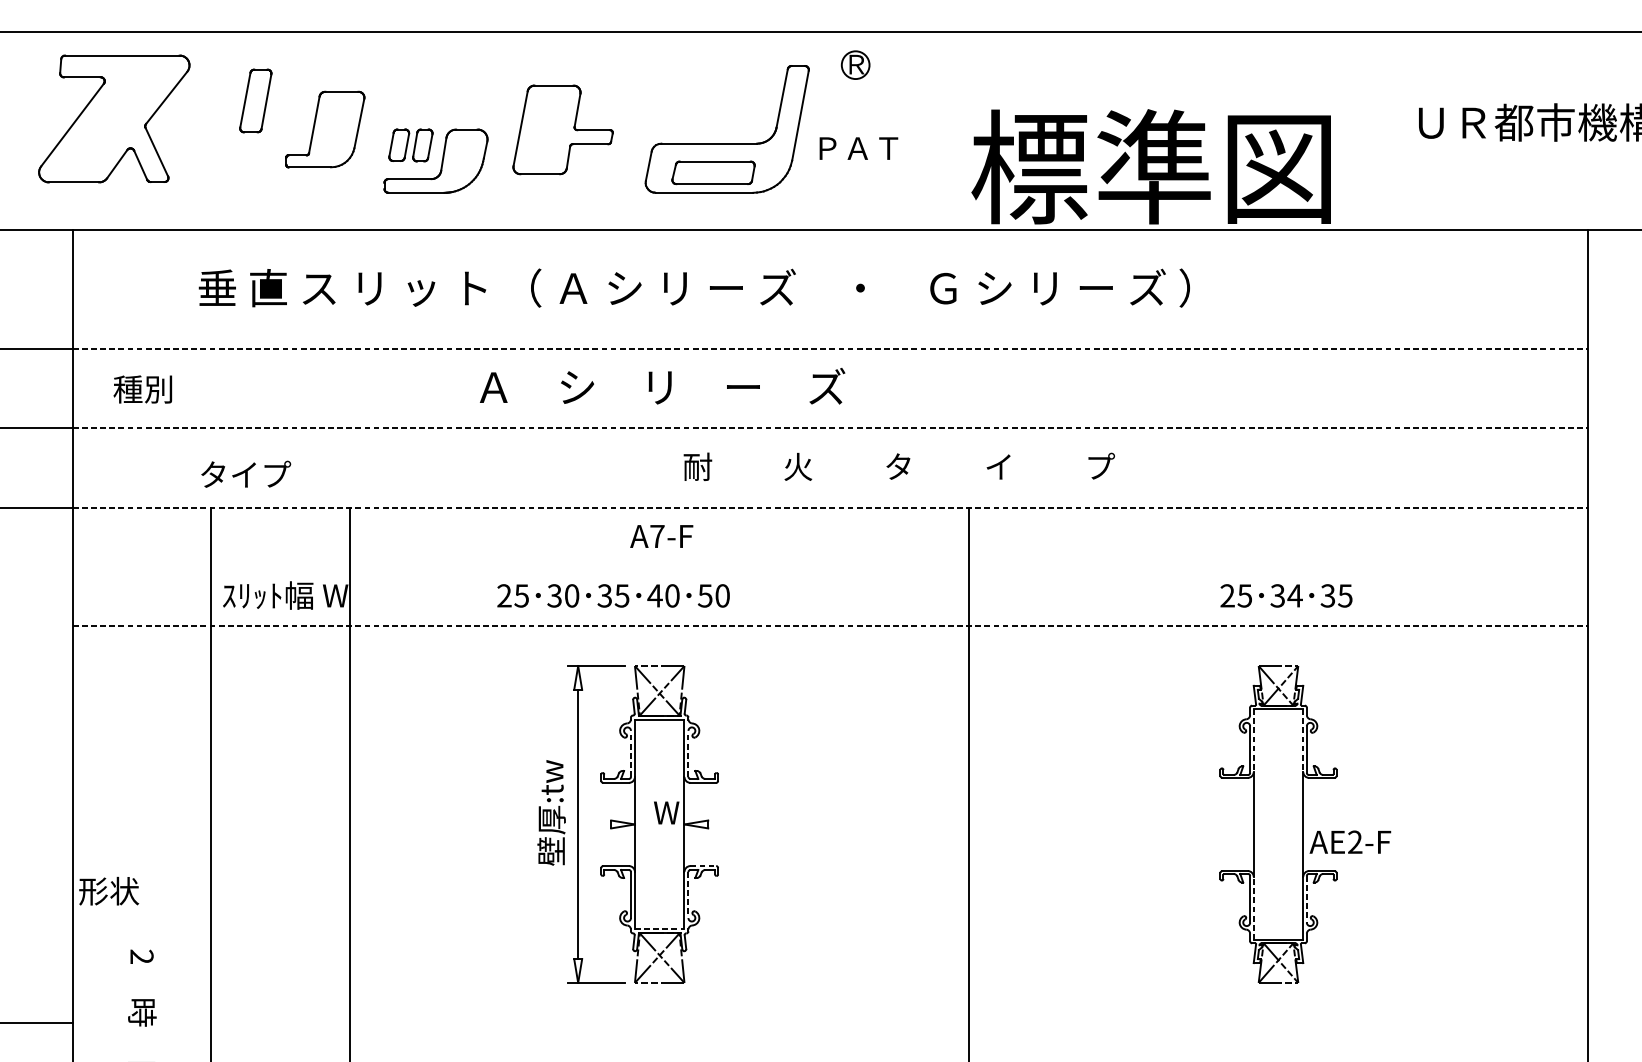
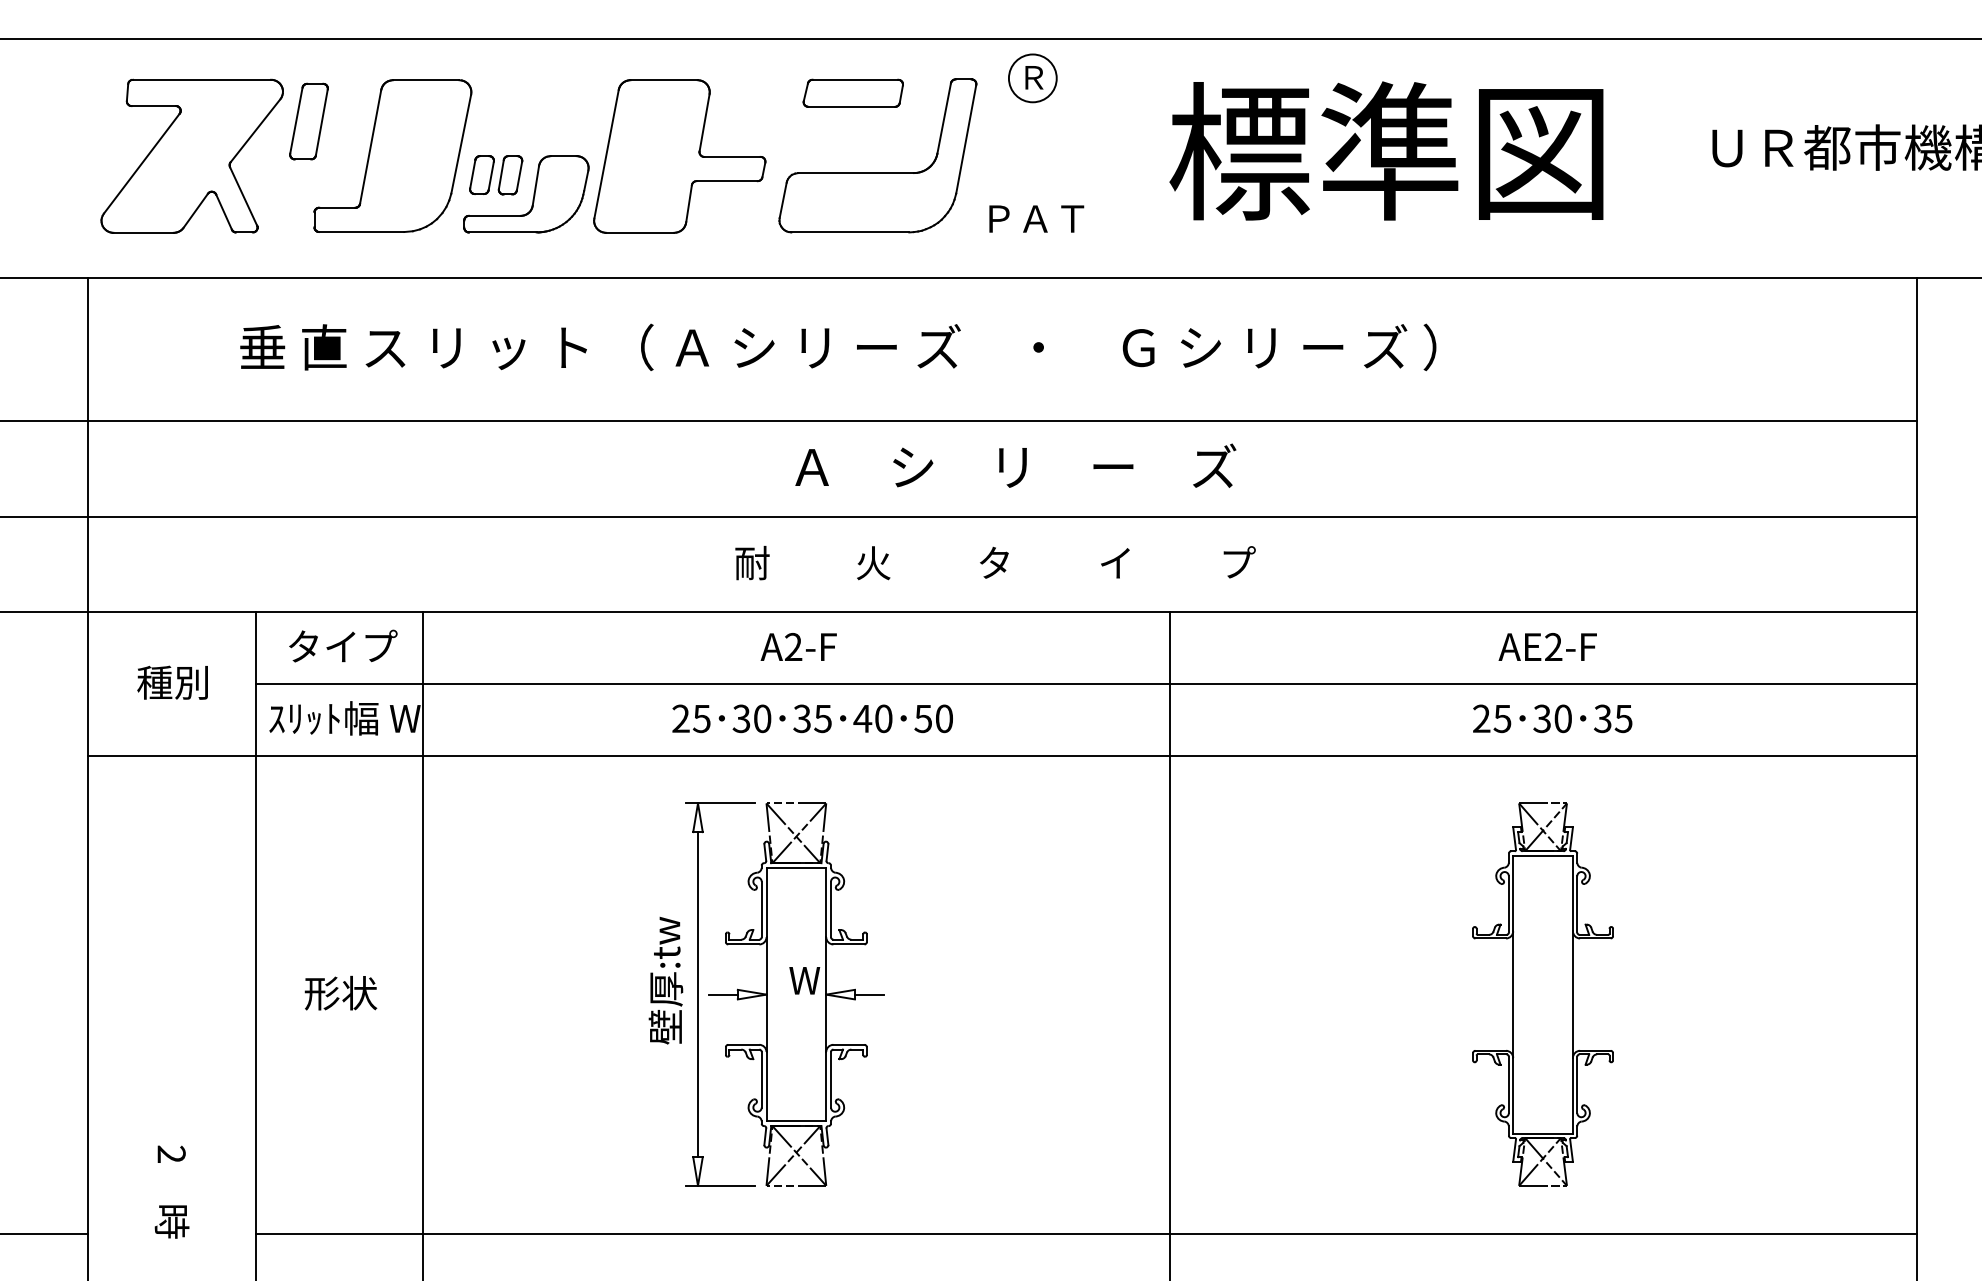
circle: (855, 65) -> (1032, 78), size x1.43
part: (113, 118) -> (191, 155), moved
part: (325, 129) -> (392, 155), size x1.67
part: (562, 129) -> (679, 156), size x1.43
text: (858, 148) -> (1036, 218), moved
text: (1151, 166) -> (1386, 150), moved
part: (712, 172) -> (852, 92), moved
line: (830, 349) -> (1002, 421), dashed -> solid
text: (662, 385) -> (1015, 465), moved
text: (142, 389) -> (172, 682), moved
line: (830, 428) -> (1002, 516), dashed -> solid
text: (899, 467) -> (995, 563), moved
text: (246, 473) -> (343, 645), moved
line: (830, 507) -> (1002, 612), dashed -> solid
text: (657, 535) -> (793, 646), A7-F -> A2-F
line: (899, 566) -> (1085, 683), added
text: (613, 595) -> (812, 718), moved
text: (1294, 595) -> (1562, 718), 34 -> 30
line: (830, 626) -> (1002, 755), dashed -> solid
line: (1253, 740) -> (1513, 893), dashed -> solid
line: (1302, 740) -> (1572, 893), dashed -> solid
line: (630, 753) -> (761, 909), dashed -> solid
line: (688, 753) -> (831, 909), dashed -> solid
line: (599, 824) -> (723, 994), added
line: (719, 824) -> (868, 994), added
text: (1350, 841) -> (1547, 646), moved
line: (702, 865) -> (848, 1044), dashed -> solid
text: (108, 890) -> (340, 992), moved
line: (688, 894) -> (831, 1079), dashed -> solid
line: (1307, 899) -> (1577, 1085), dashed -> solid
line: (1253, 908) -> (1513, 1095), dashed -> solid
line: (659, 929) -> (796, 1121), dashed -> solid
line: (899, 1022) -> (1085, 1233), added

